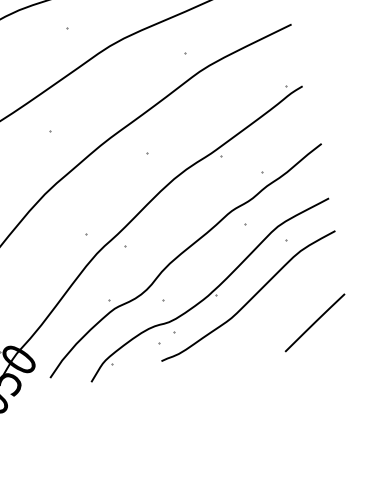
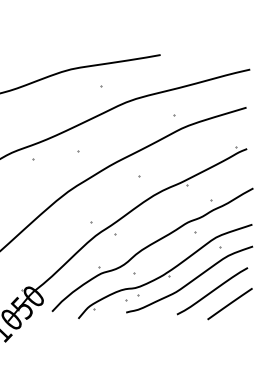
curve: (285, 308) -> (212, 291), added

